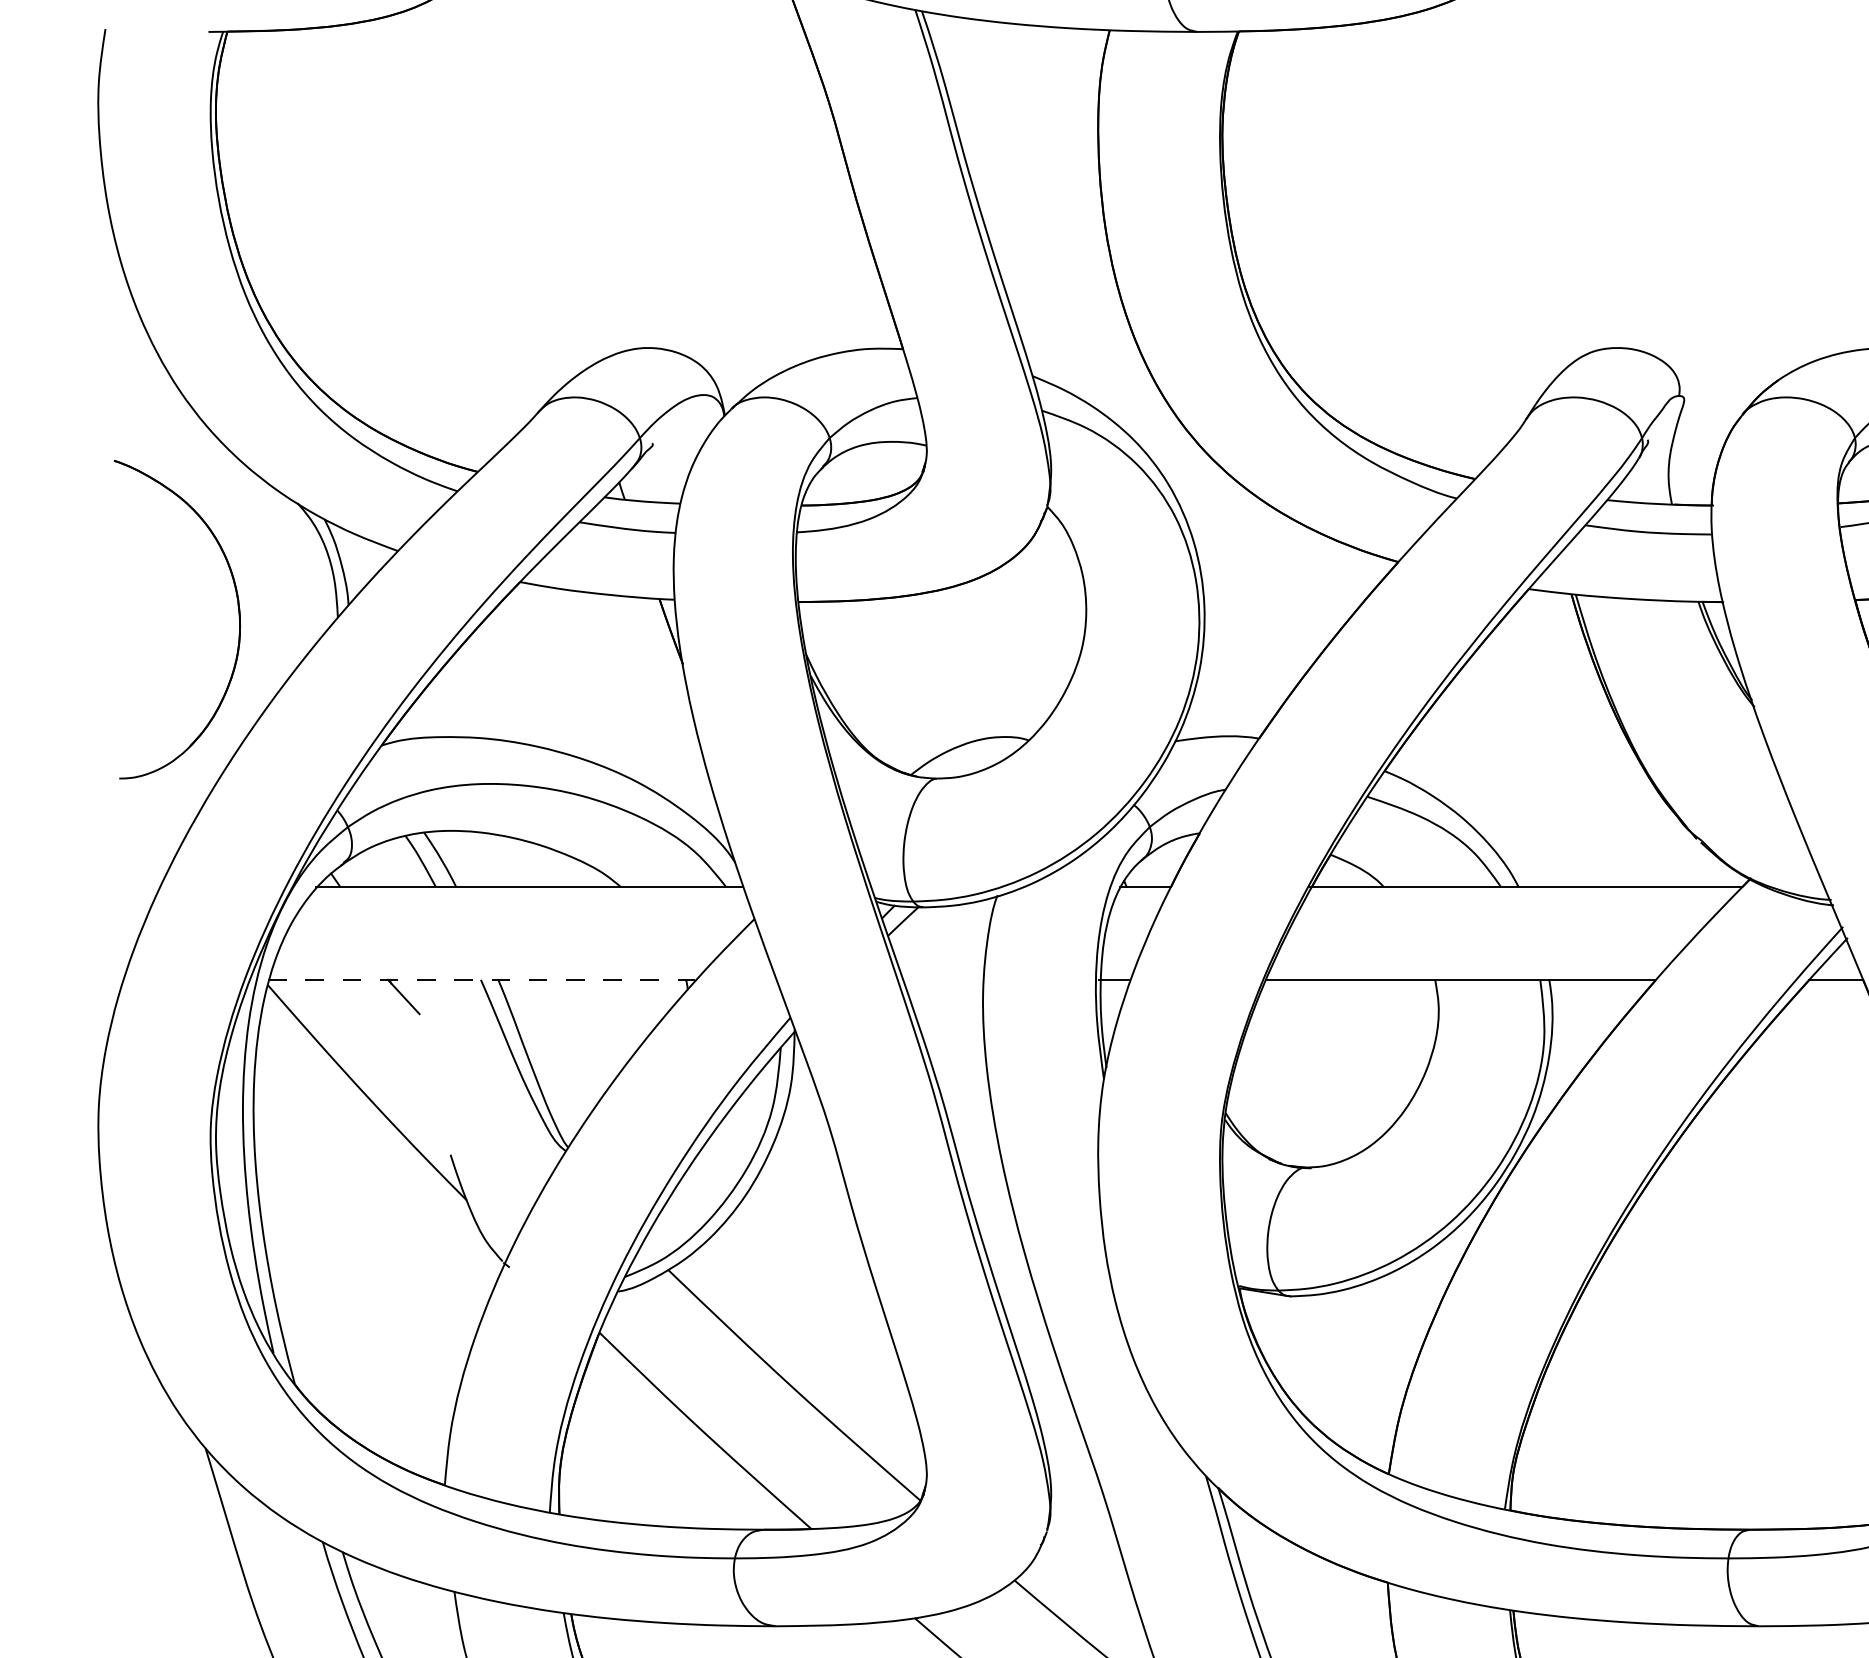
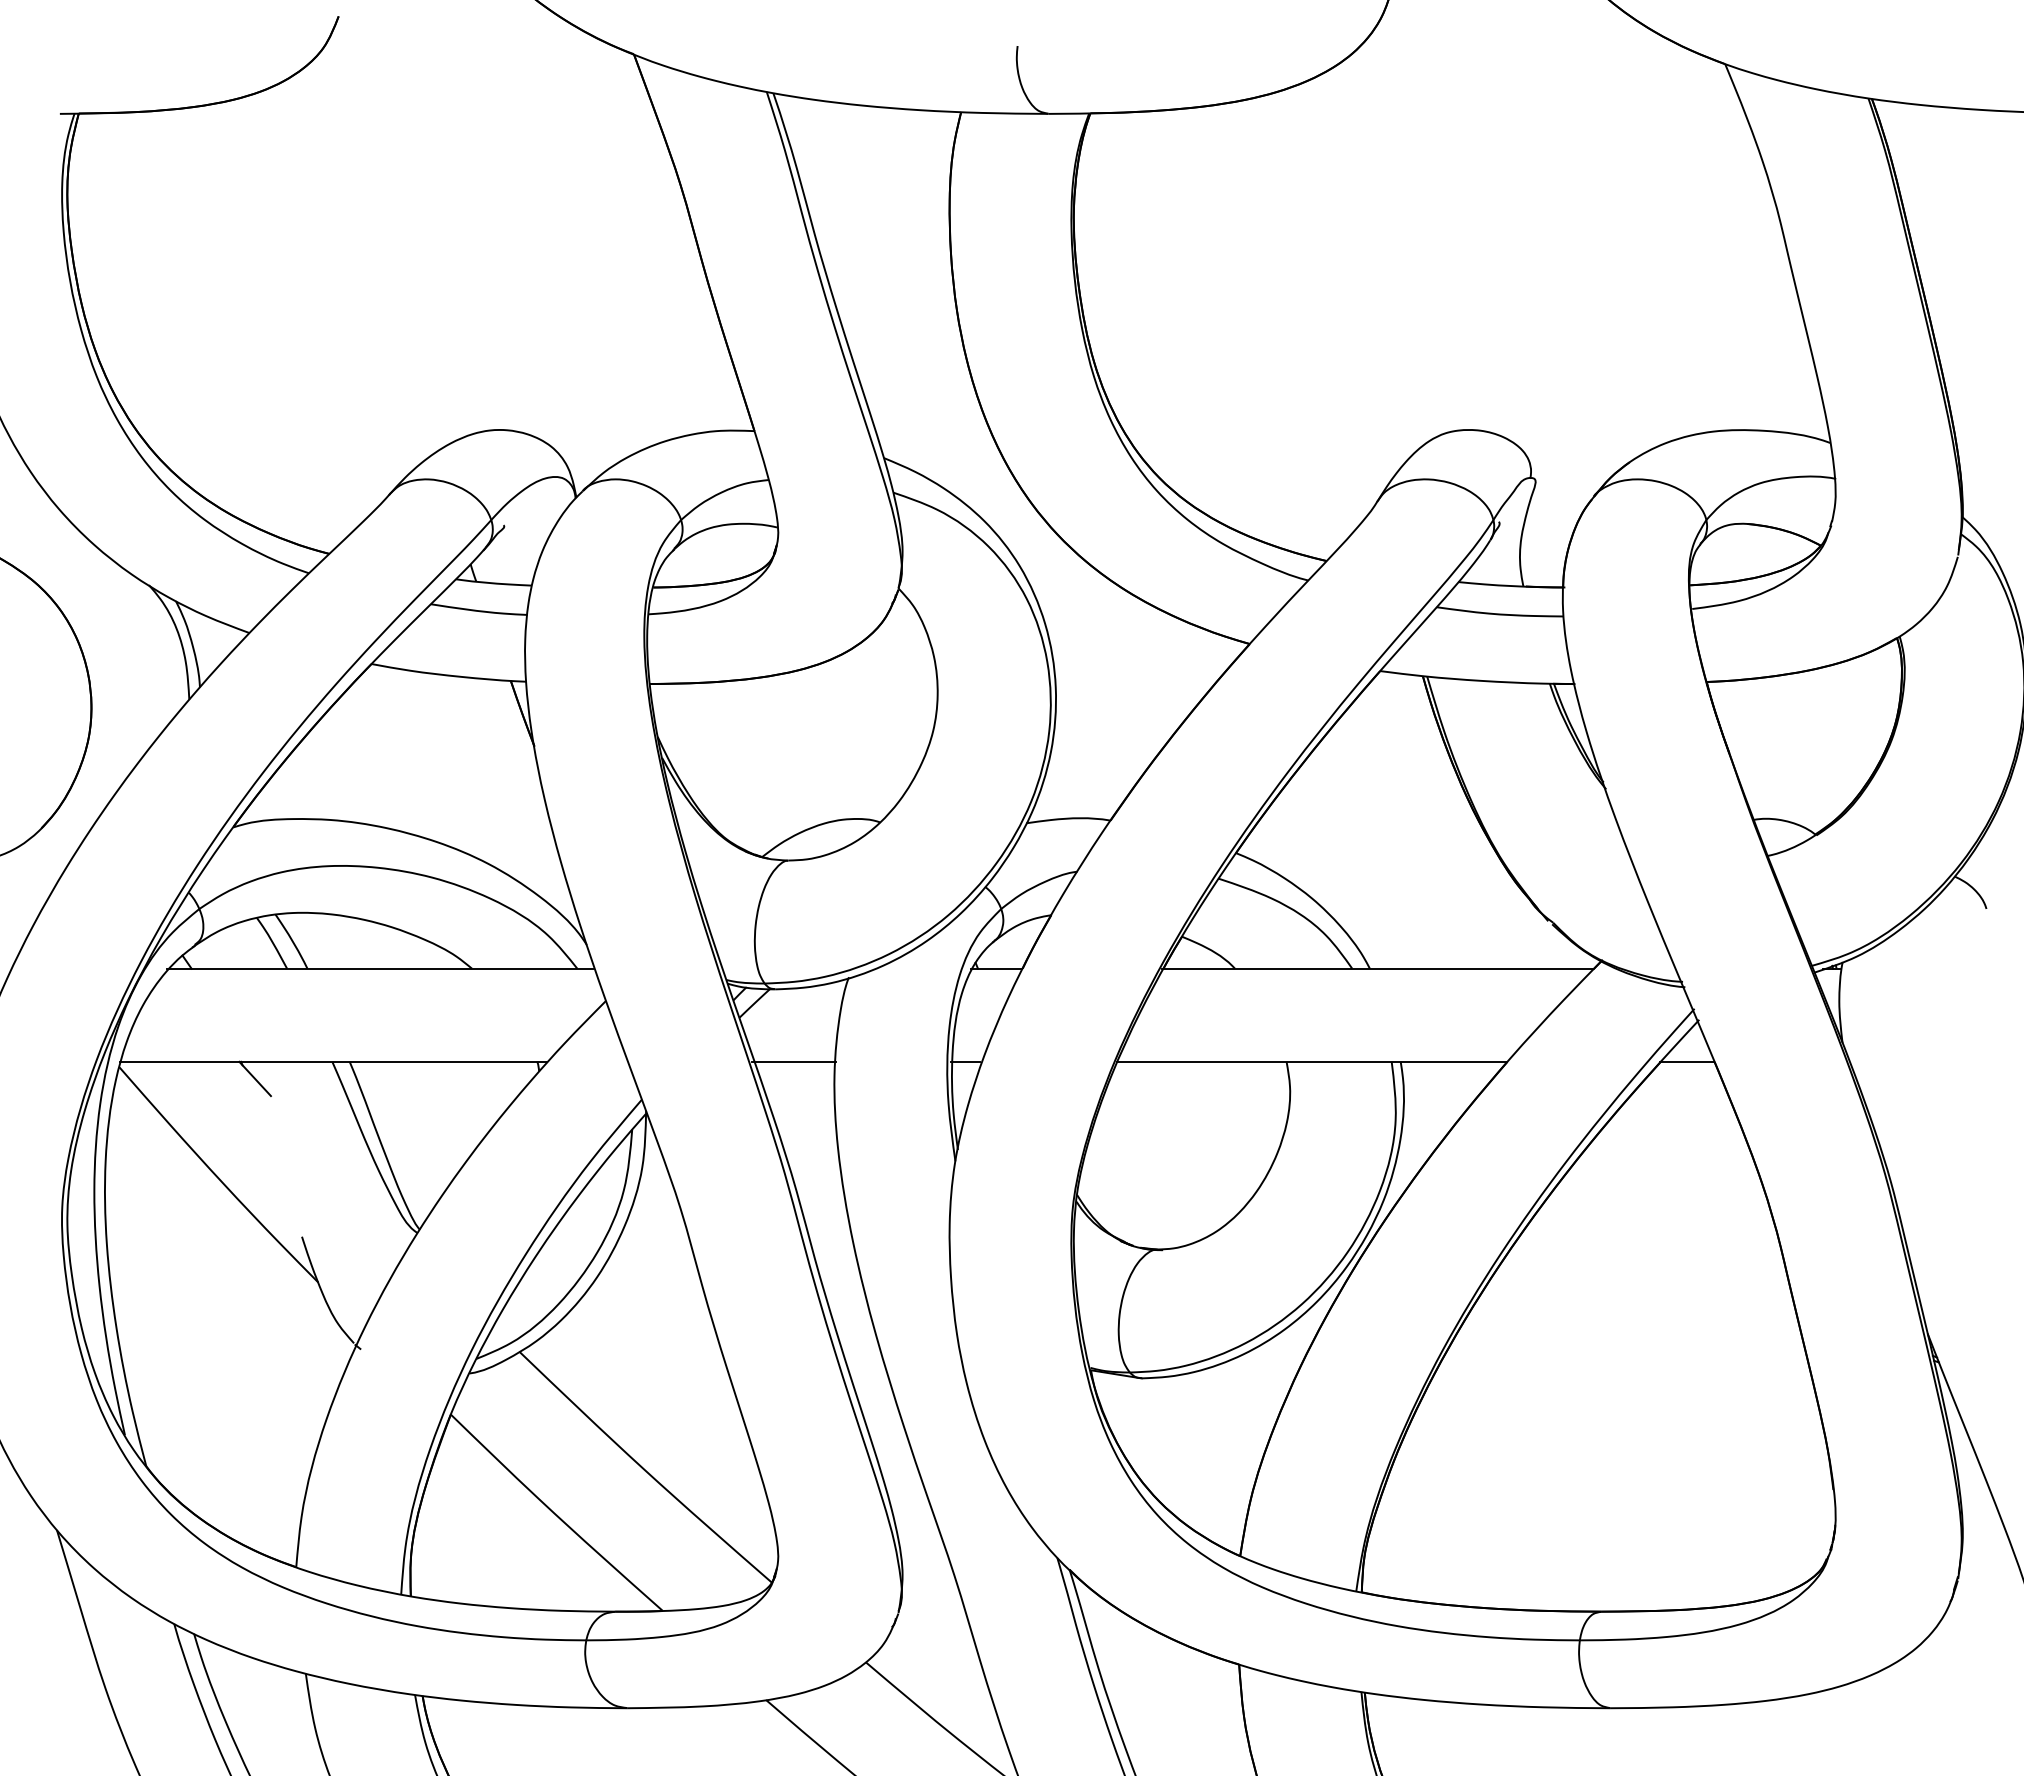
line: (482, 979) -> (333, 1061), dashed -> solid
line: (942, 979) -> (793, 1061), added

